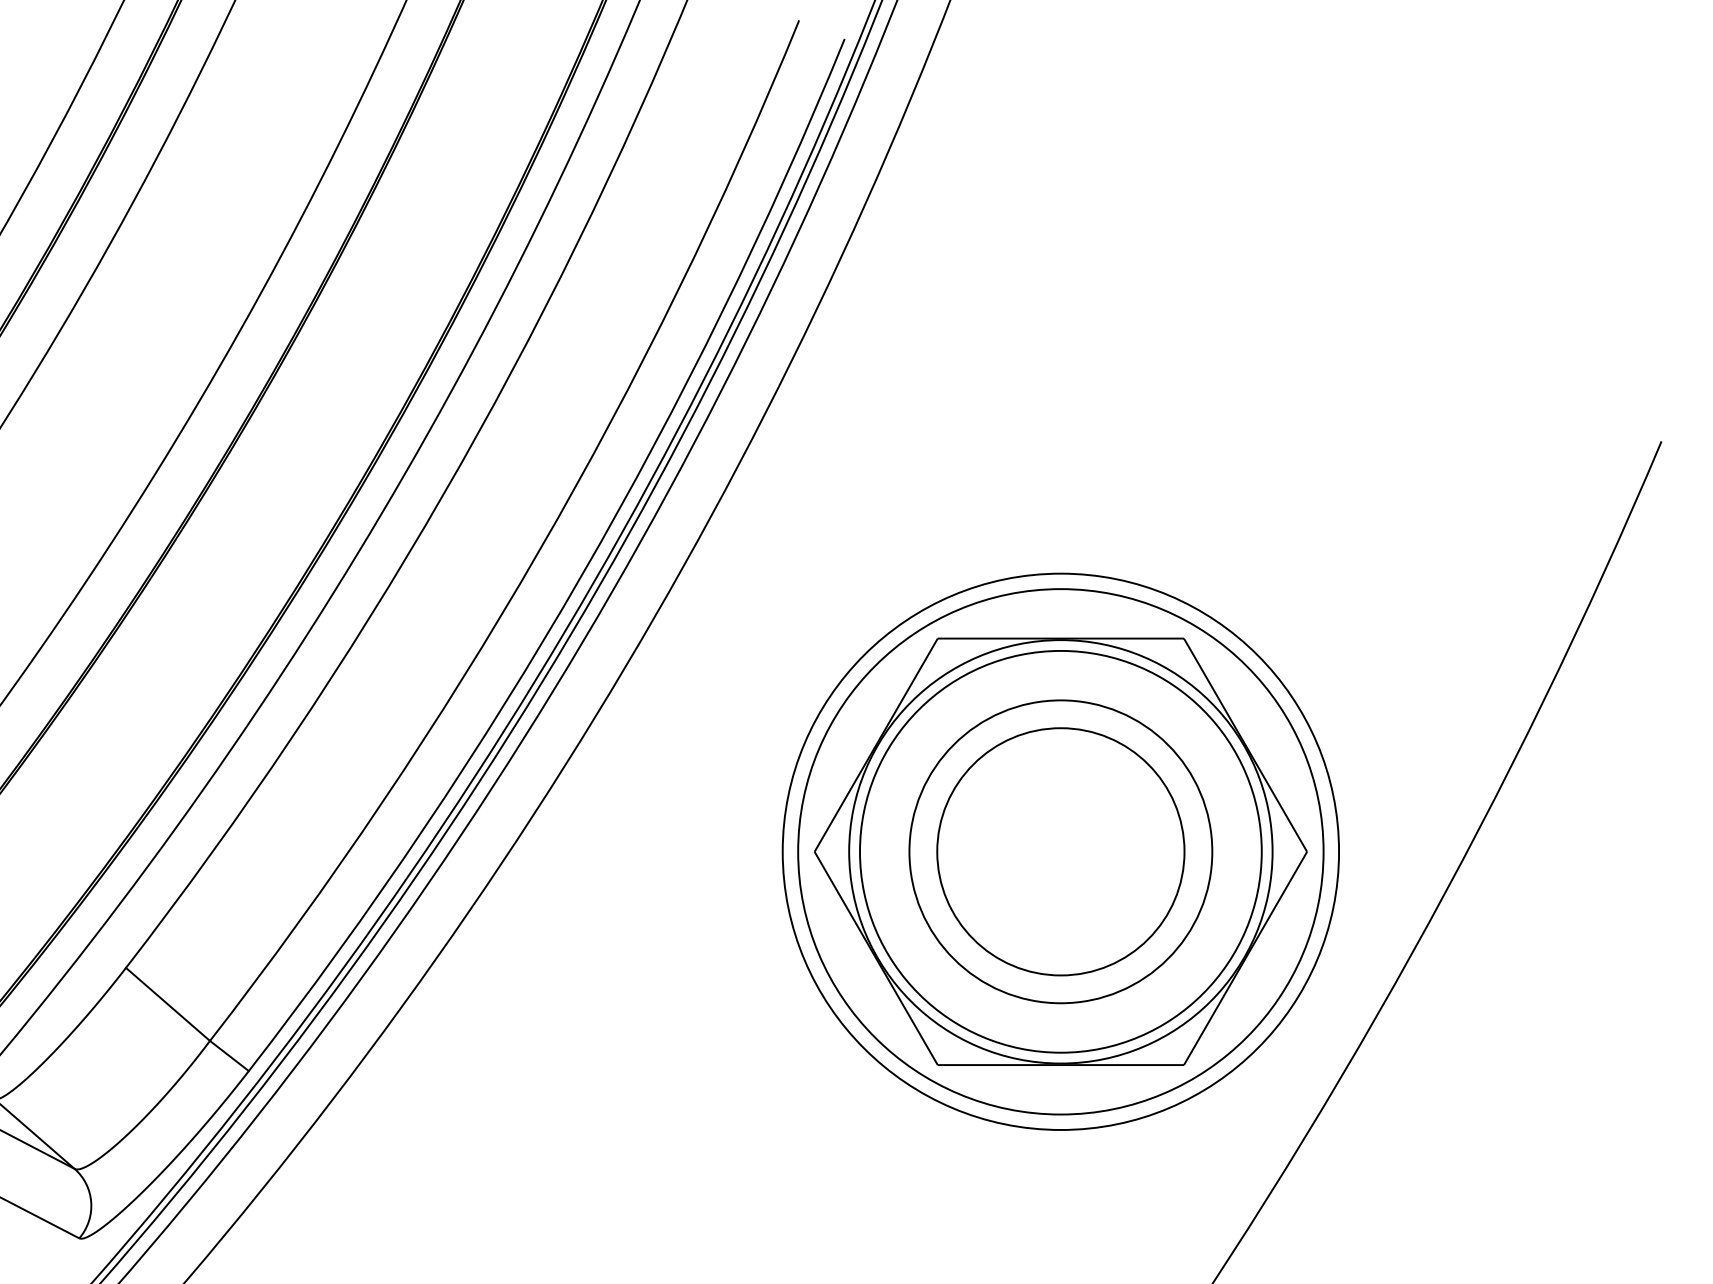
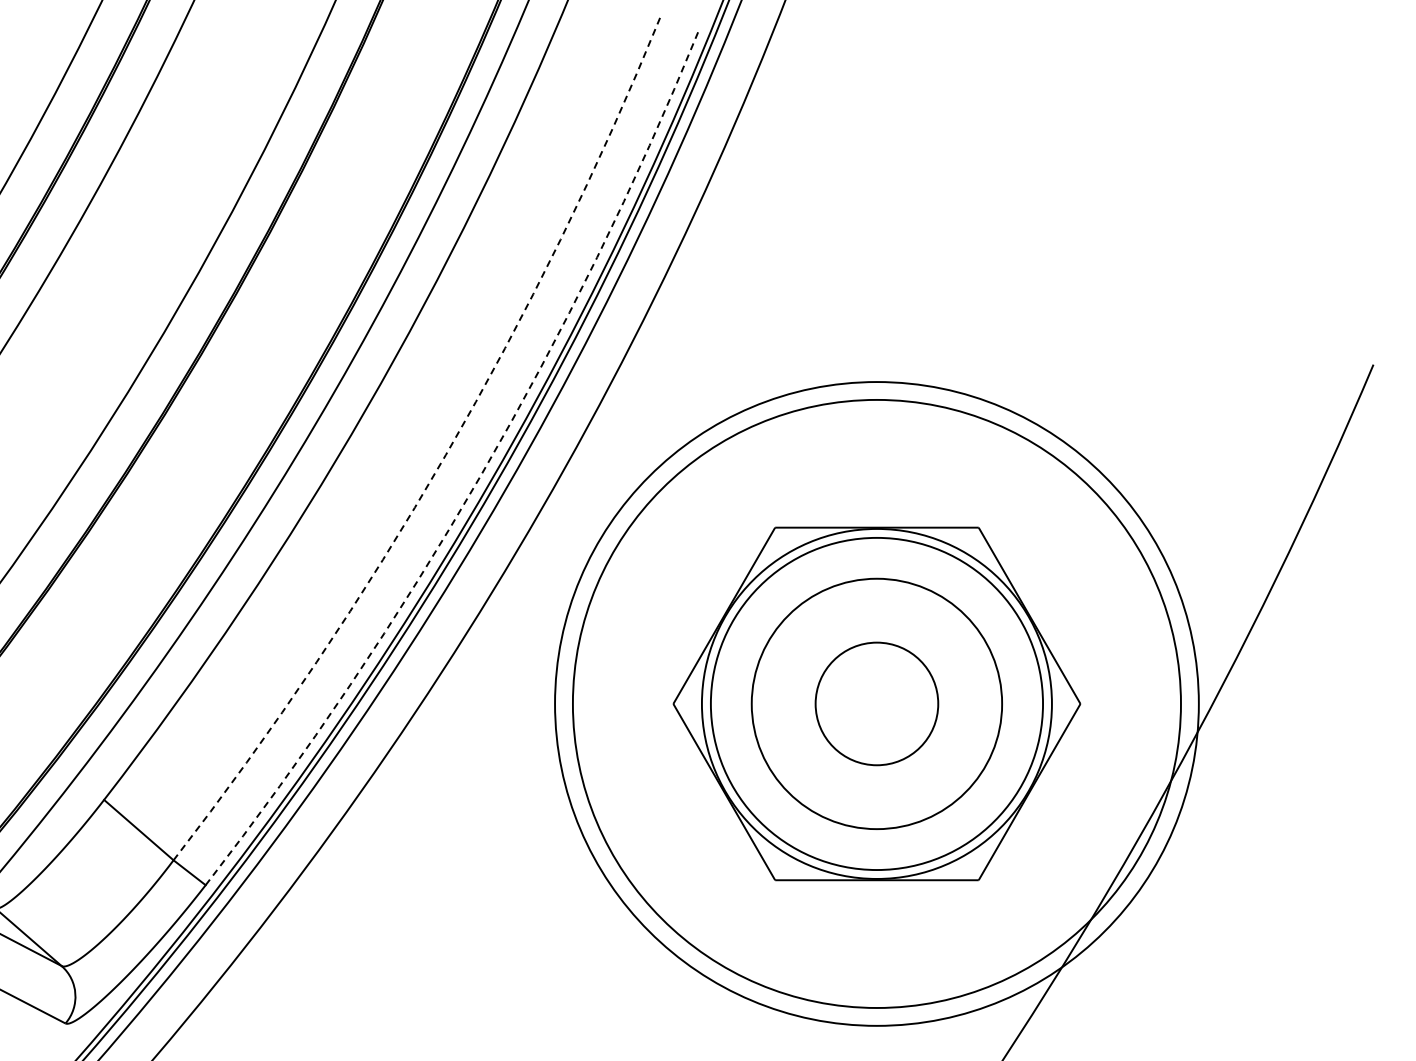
arc: (538, 551) -> (445, 455), solid -> dashed
arc: (582, 575) -> (481, 475), solid -> dashed
circle: (1060, 851) -> (876, 703), size x0.6
circle: (1060, 851) -> (876, 703), size x1.4
circle: (1060, 851) -> (876, 703), size x1.4

